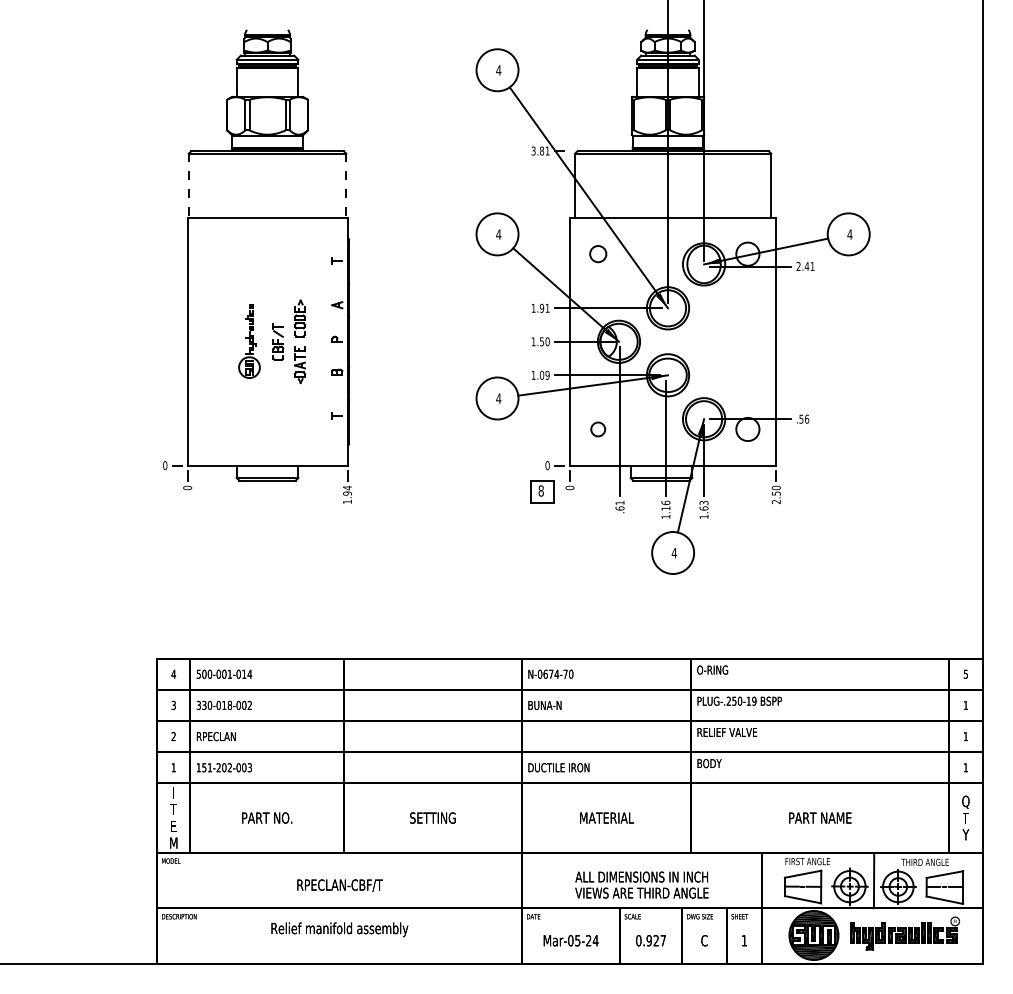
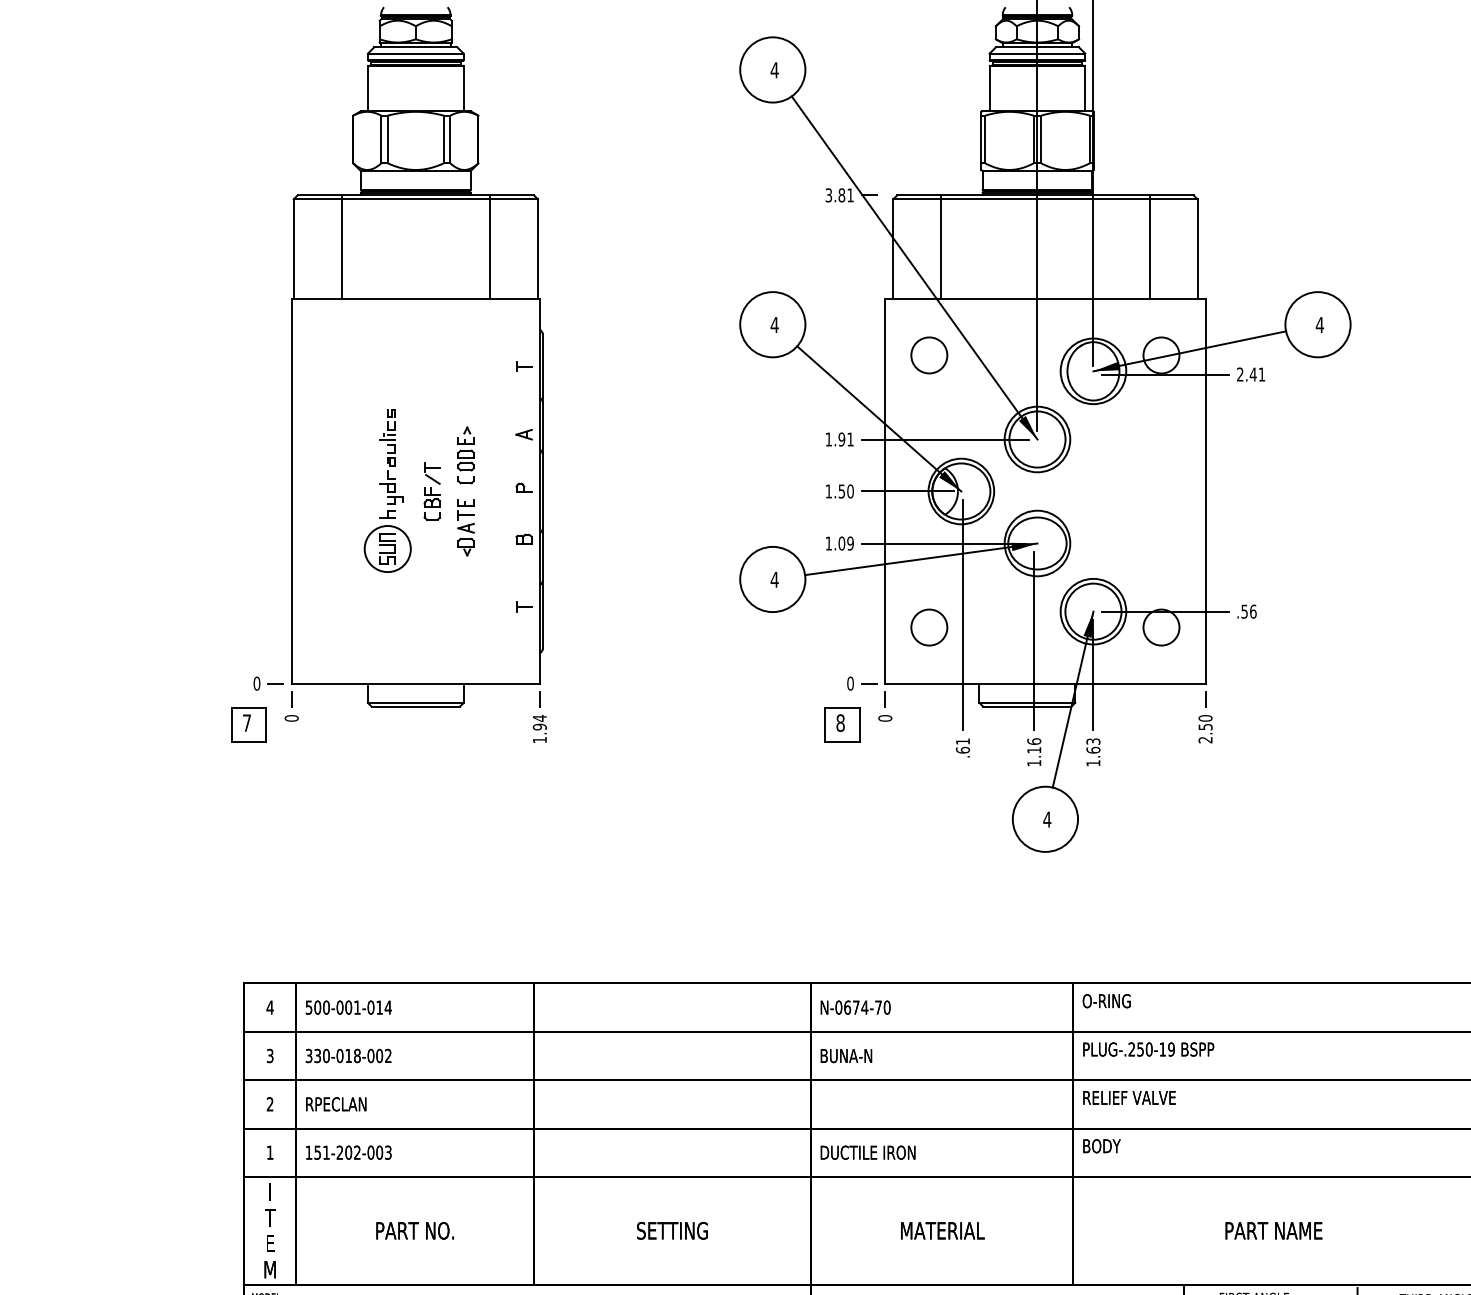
line: (219, 184) -> (341, 247), added
line: (315, 184) -> (490, 247), added
line: (606, 184) -> (941, 247), added
line: (740, 184) -> (1149, 247), added
line: (188, 186) -> (293, 250), dashed -> solid
line: (346, 186) -> (538, 250), dashed -> solid
circle: (597, 253) -> (927, 354), size x1.43
part: (249, 341) -> (387, 491), size x1.43
circle: (597, 429) -> (927, 627), size x1.67
part: (159, 491) -> (248, 723), added

